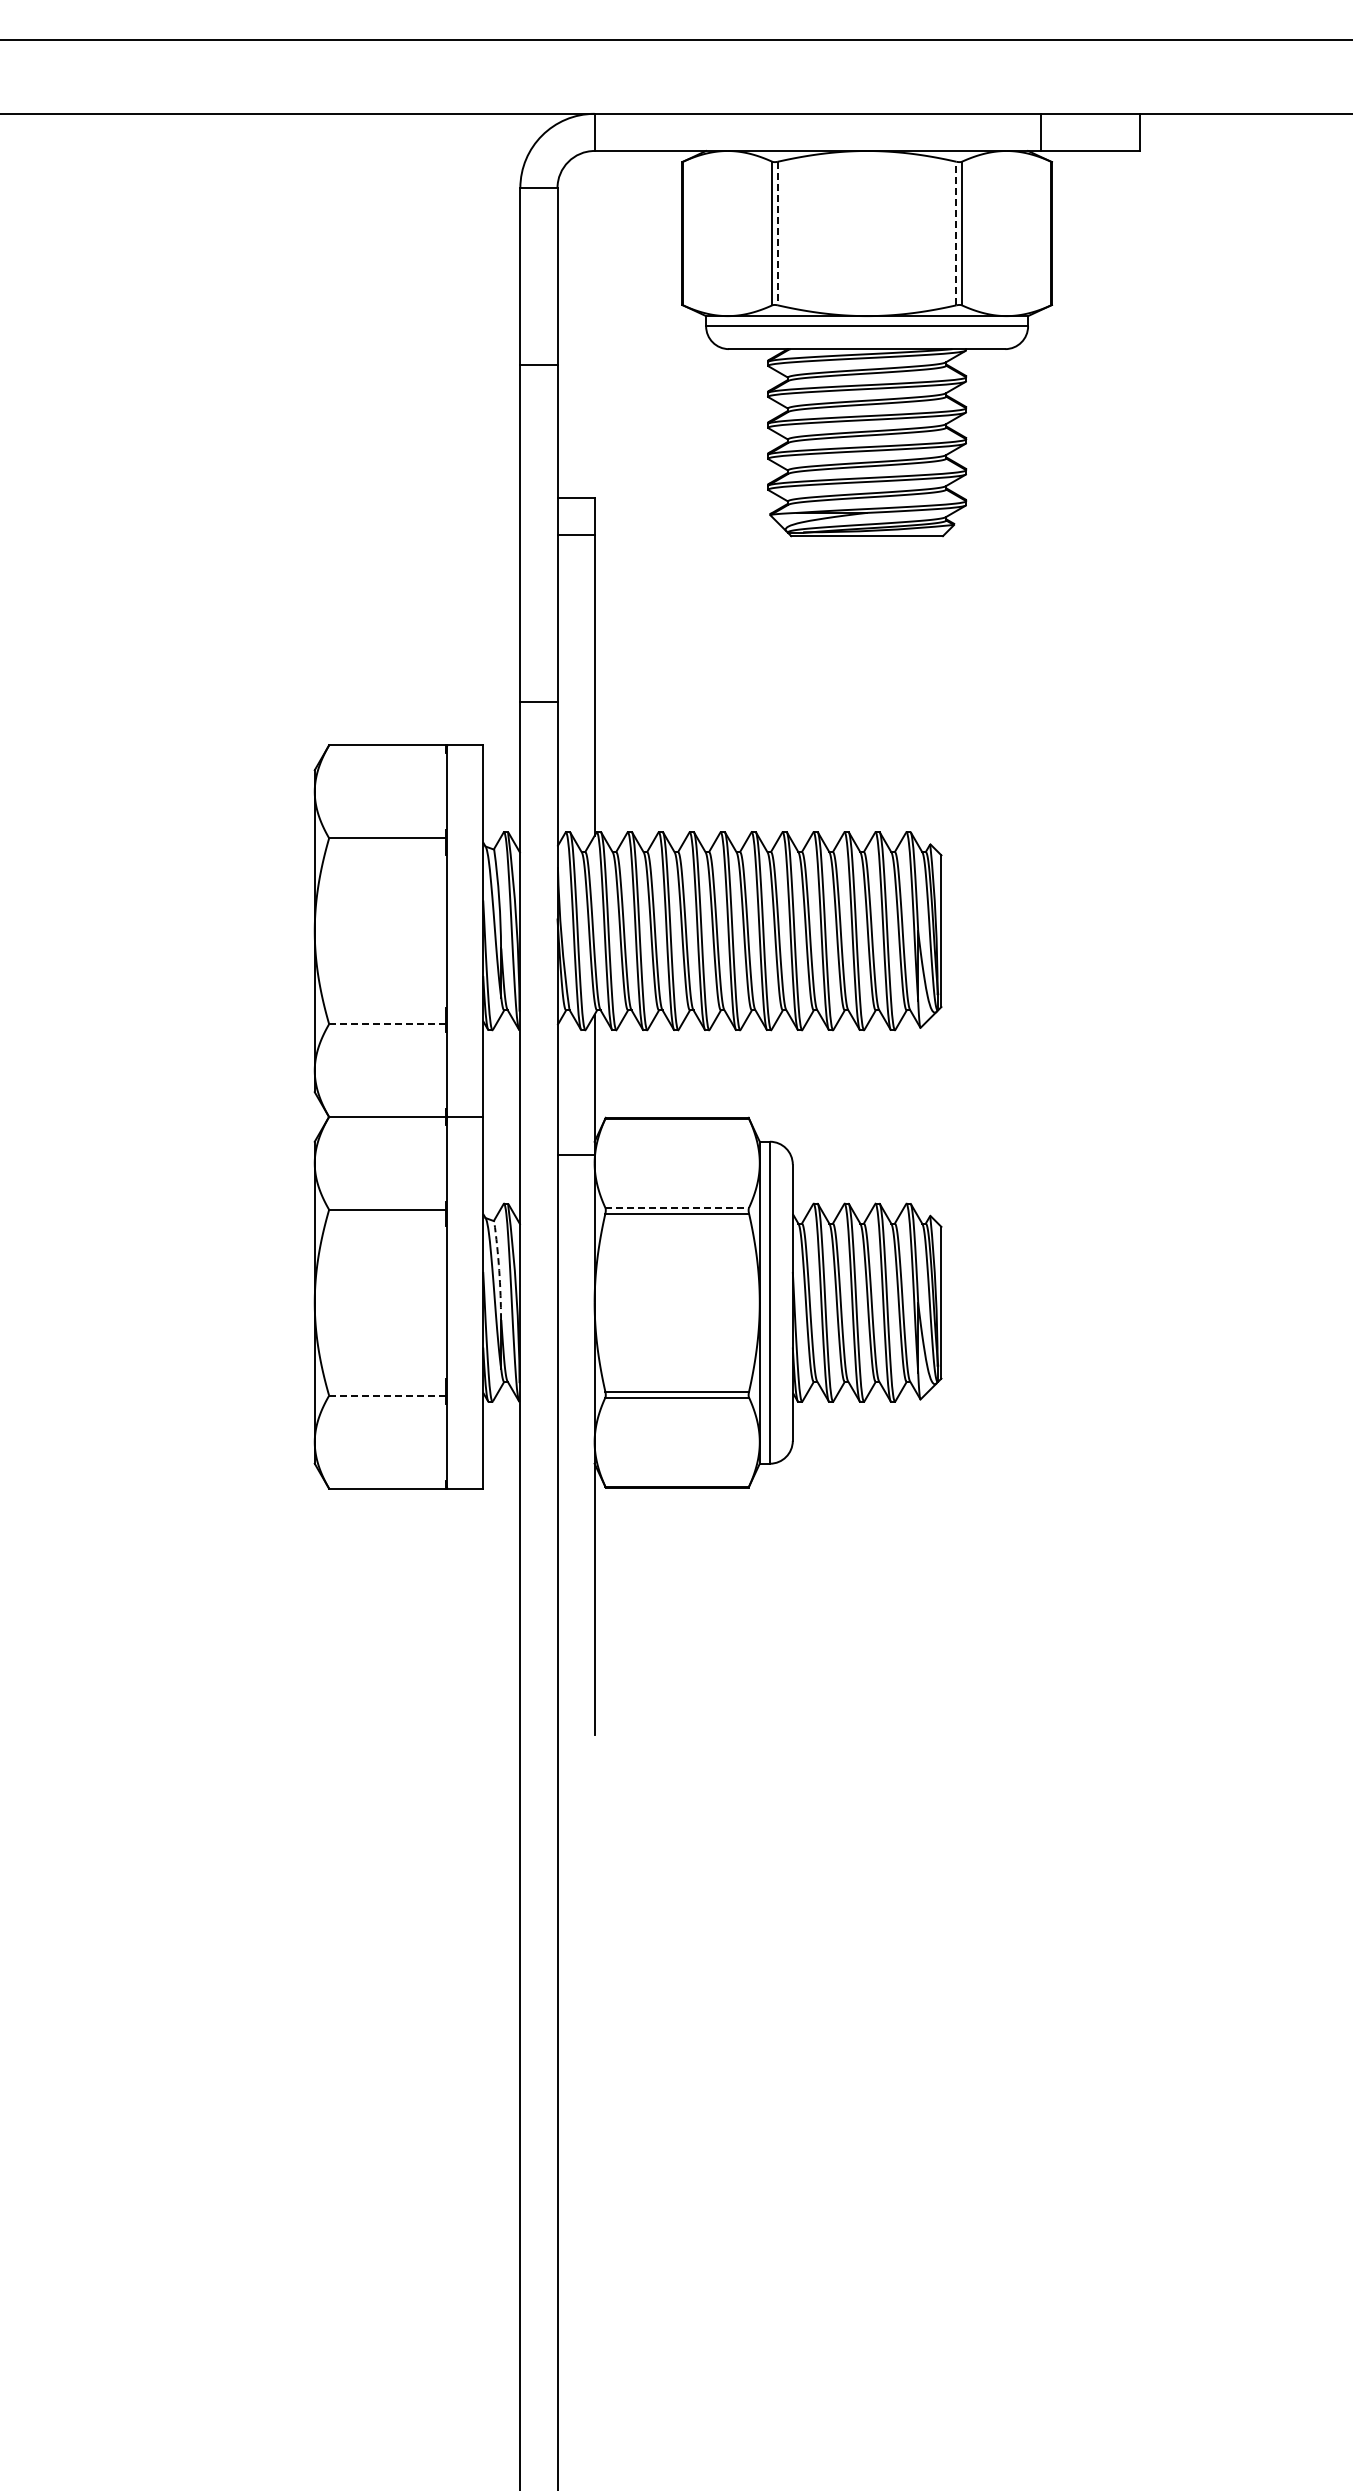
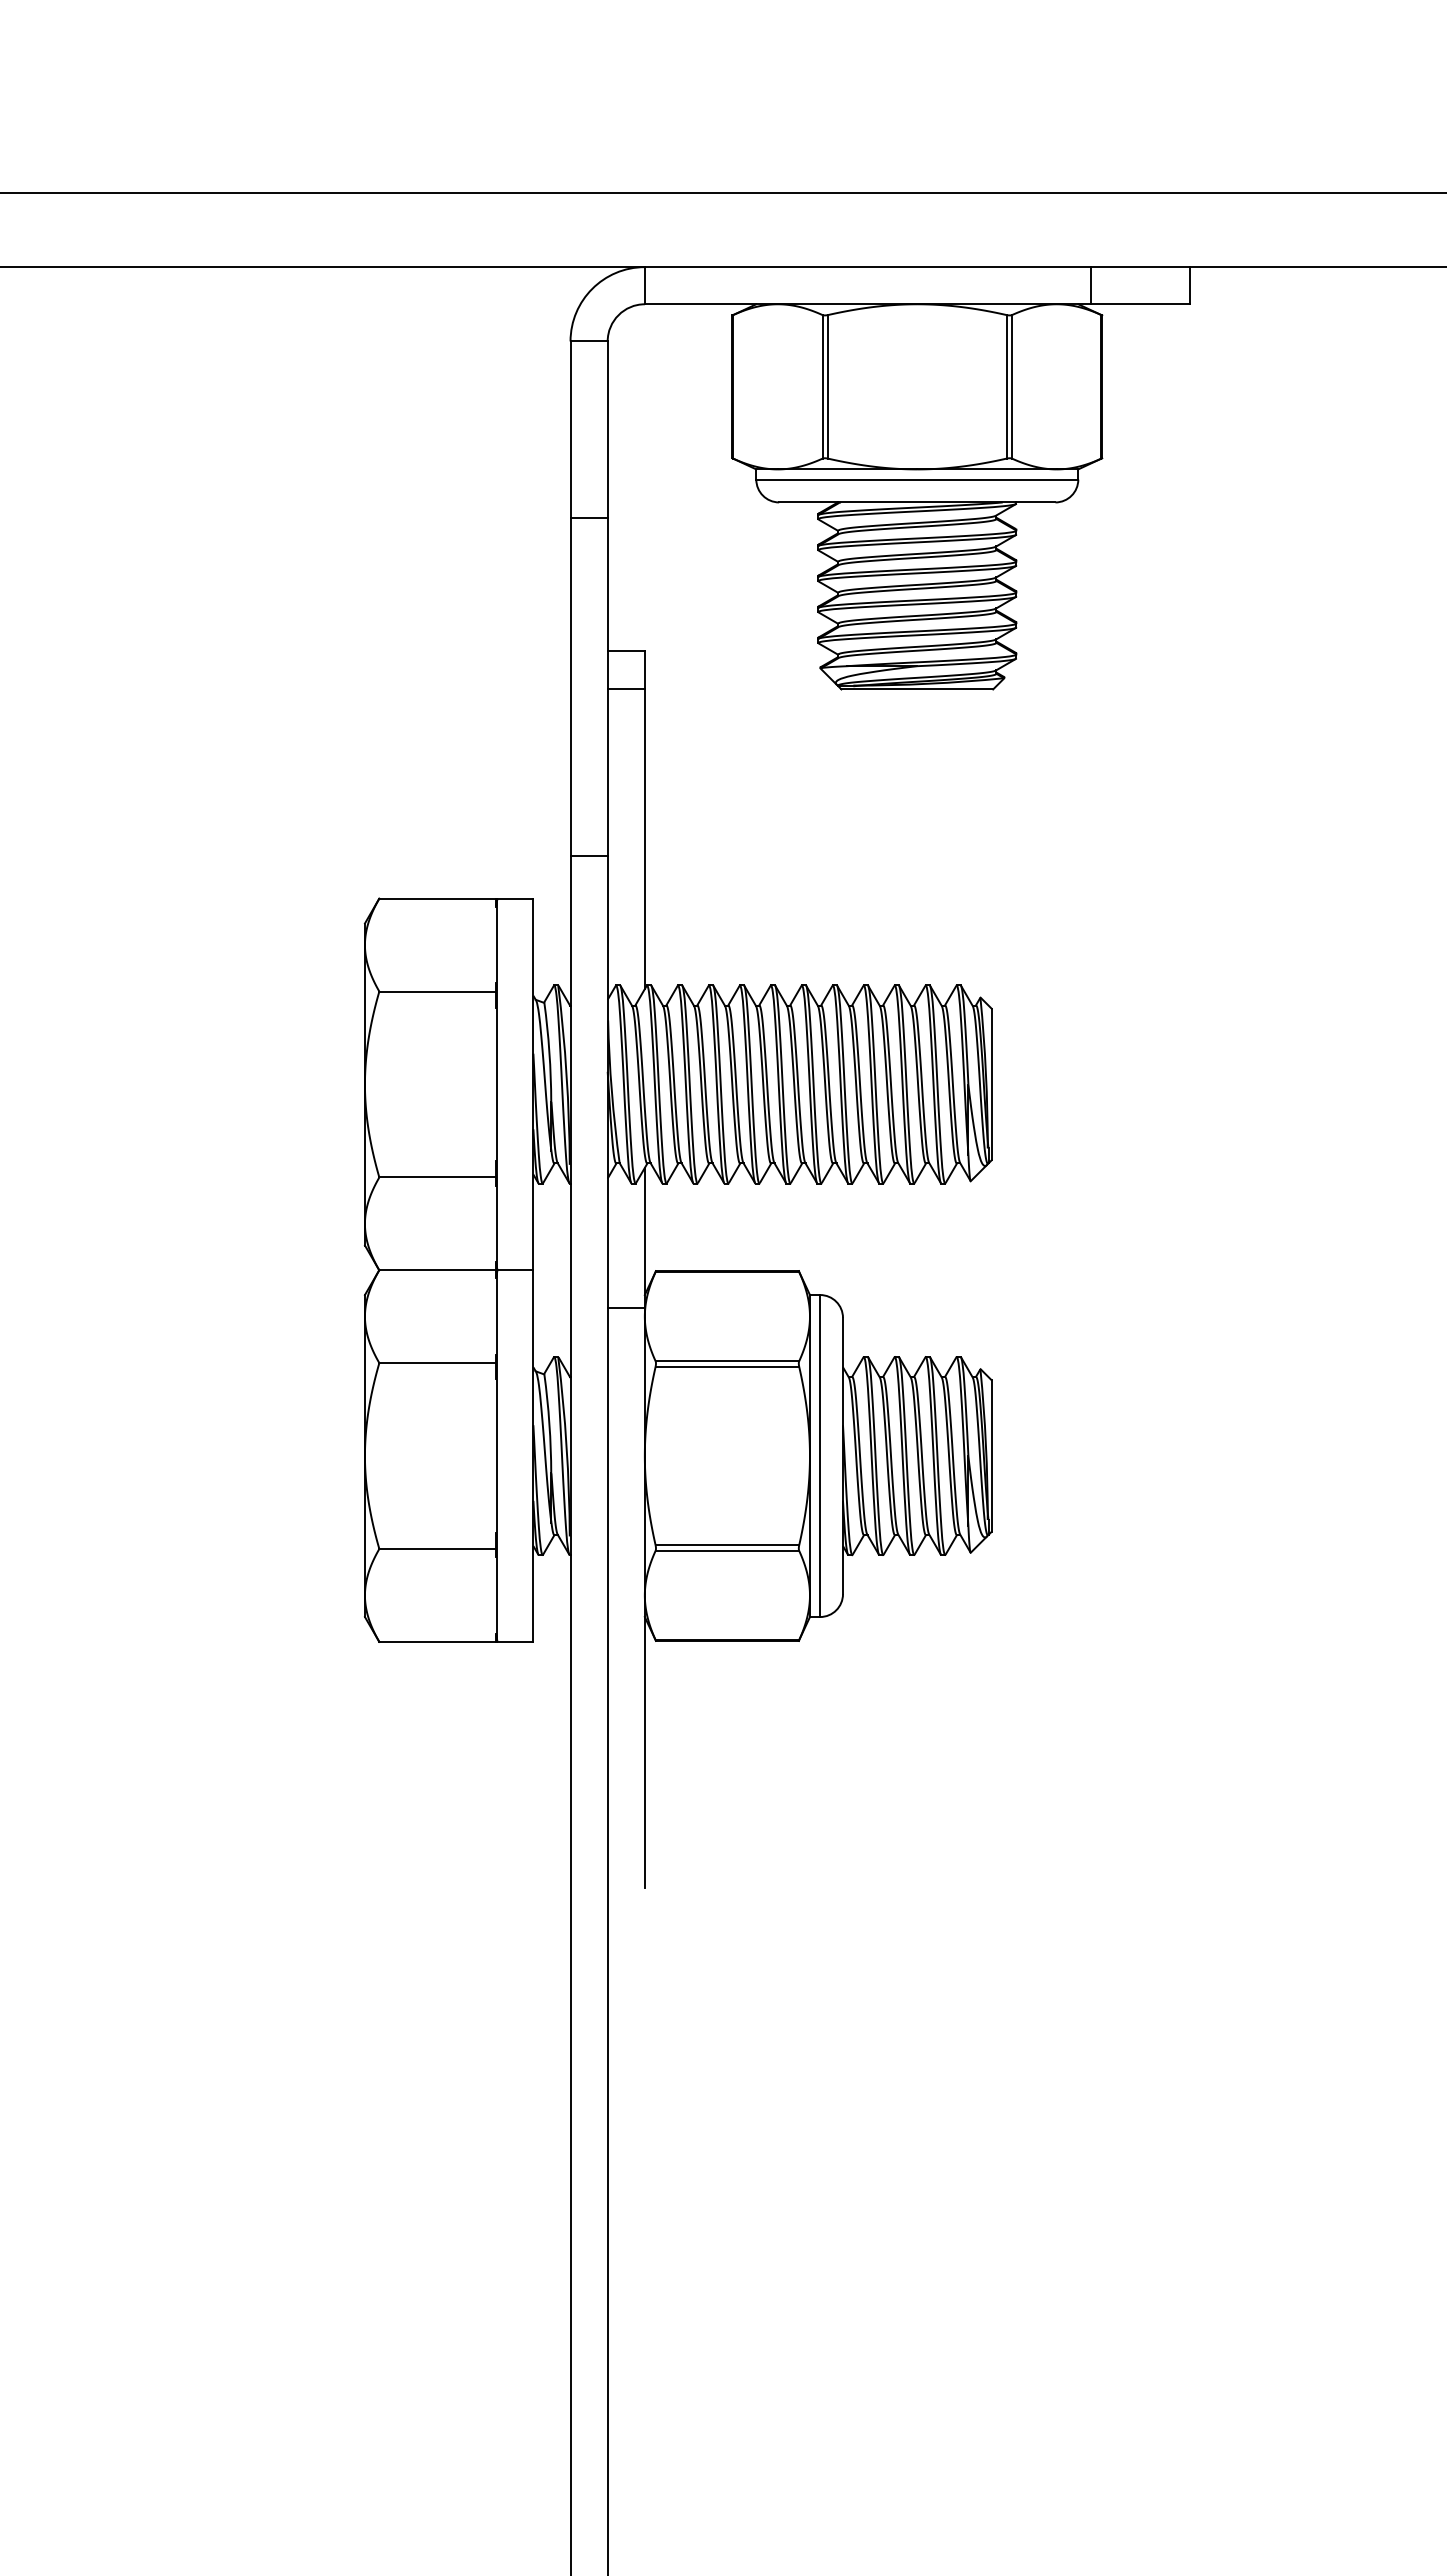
line: (778, 233) -> (828, 386), dashed -> solid
line: (956, 233) -> (1006, 386), dashed -> solid
line: (387, 1024) -> (437, 1177), dashed -> solid
line: (677, 1208) -> (727, 1361), dashed -> solid
arc: (499, 1270) -> (549, 1423), dashed -> solid
line: (387, 1395) -> (437, 1548), dashed -> solid

